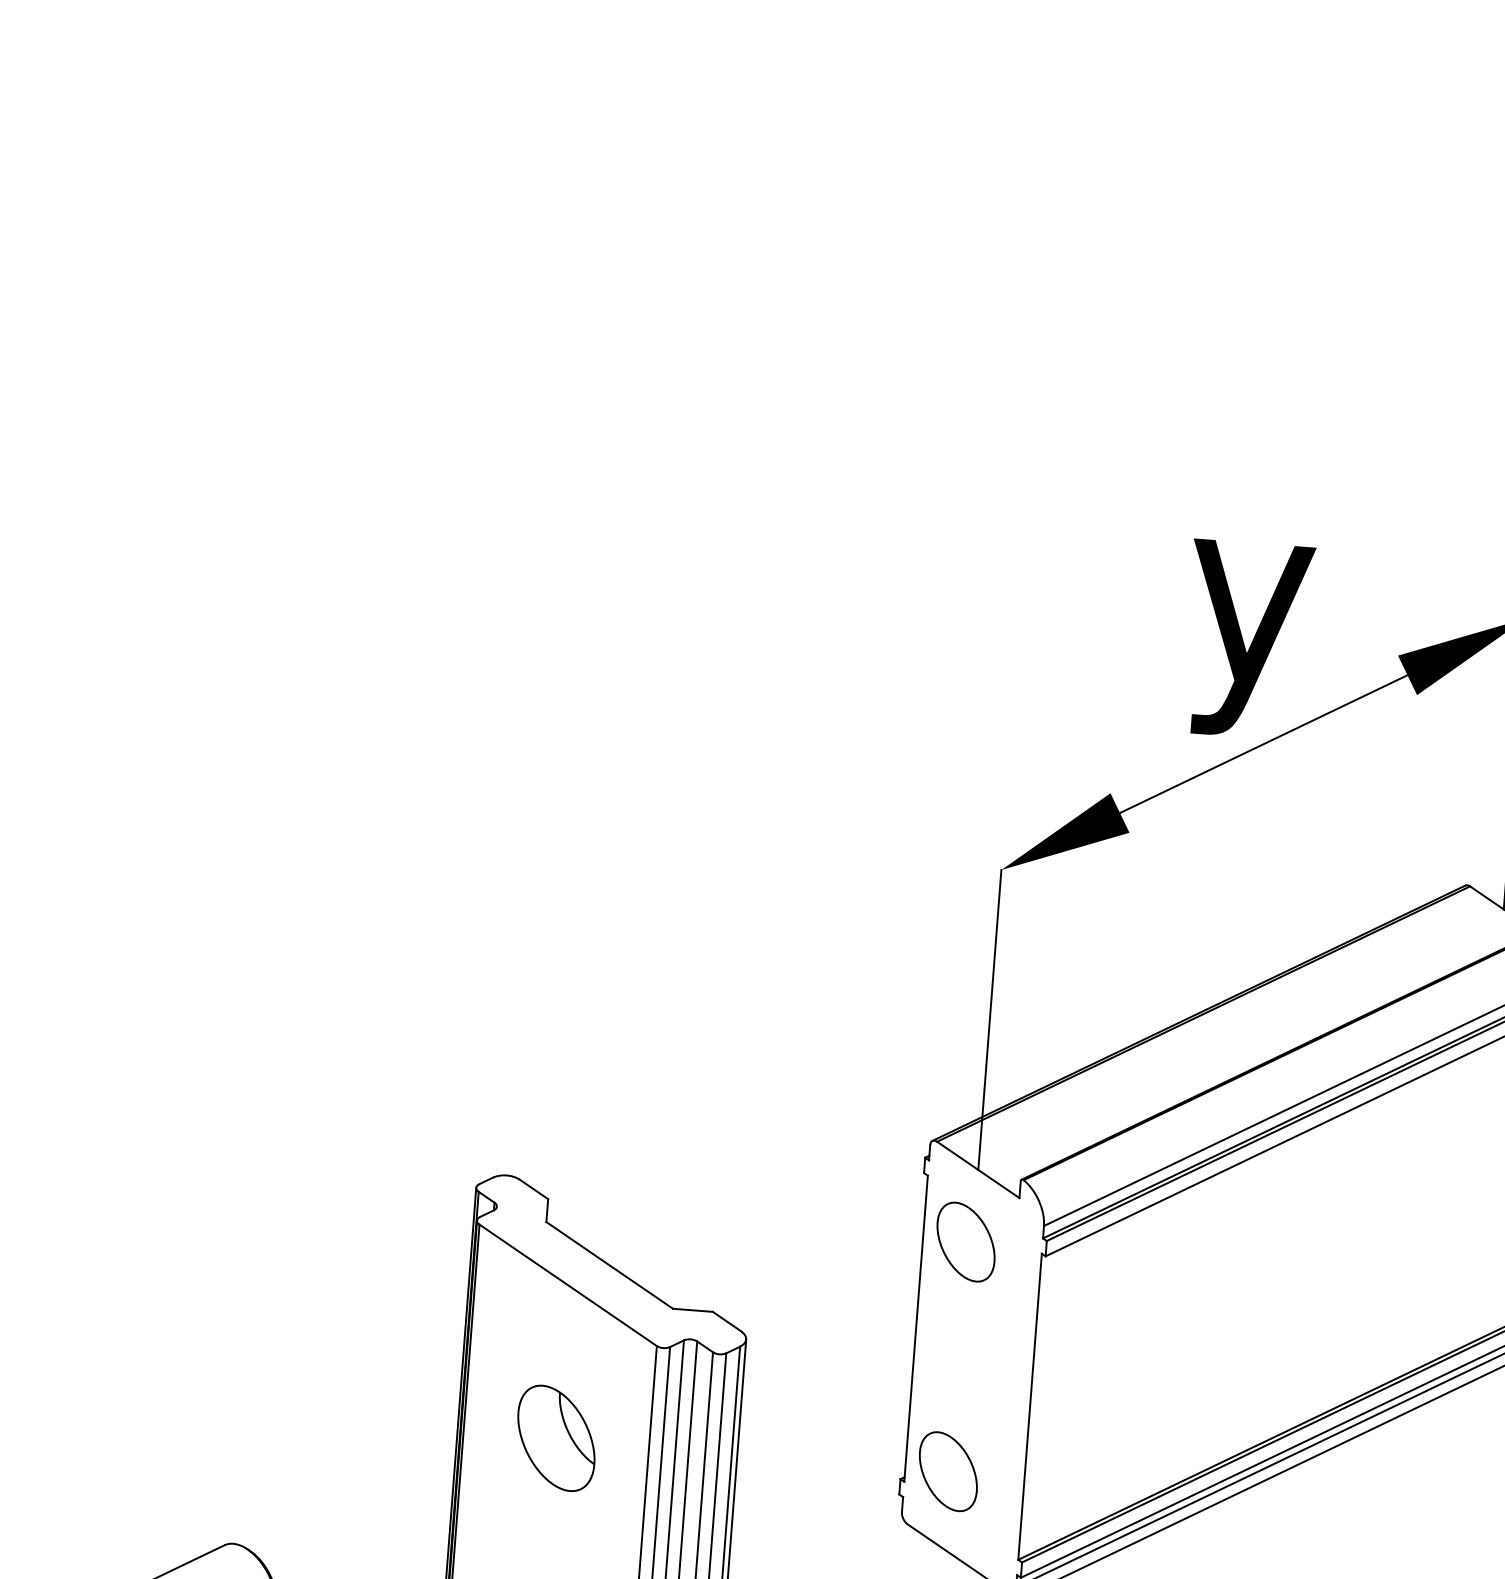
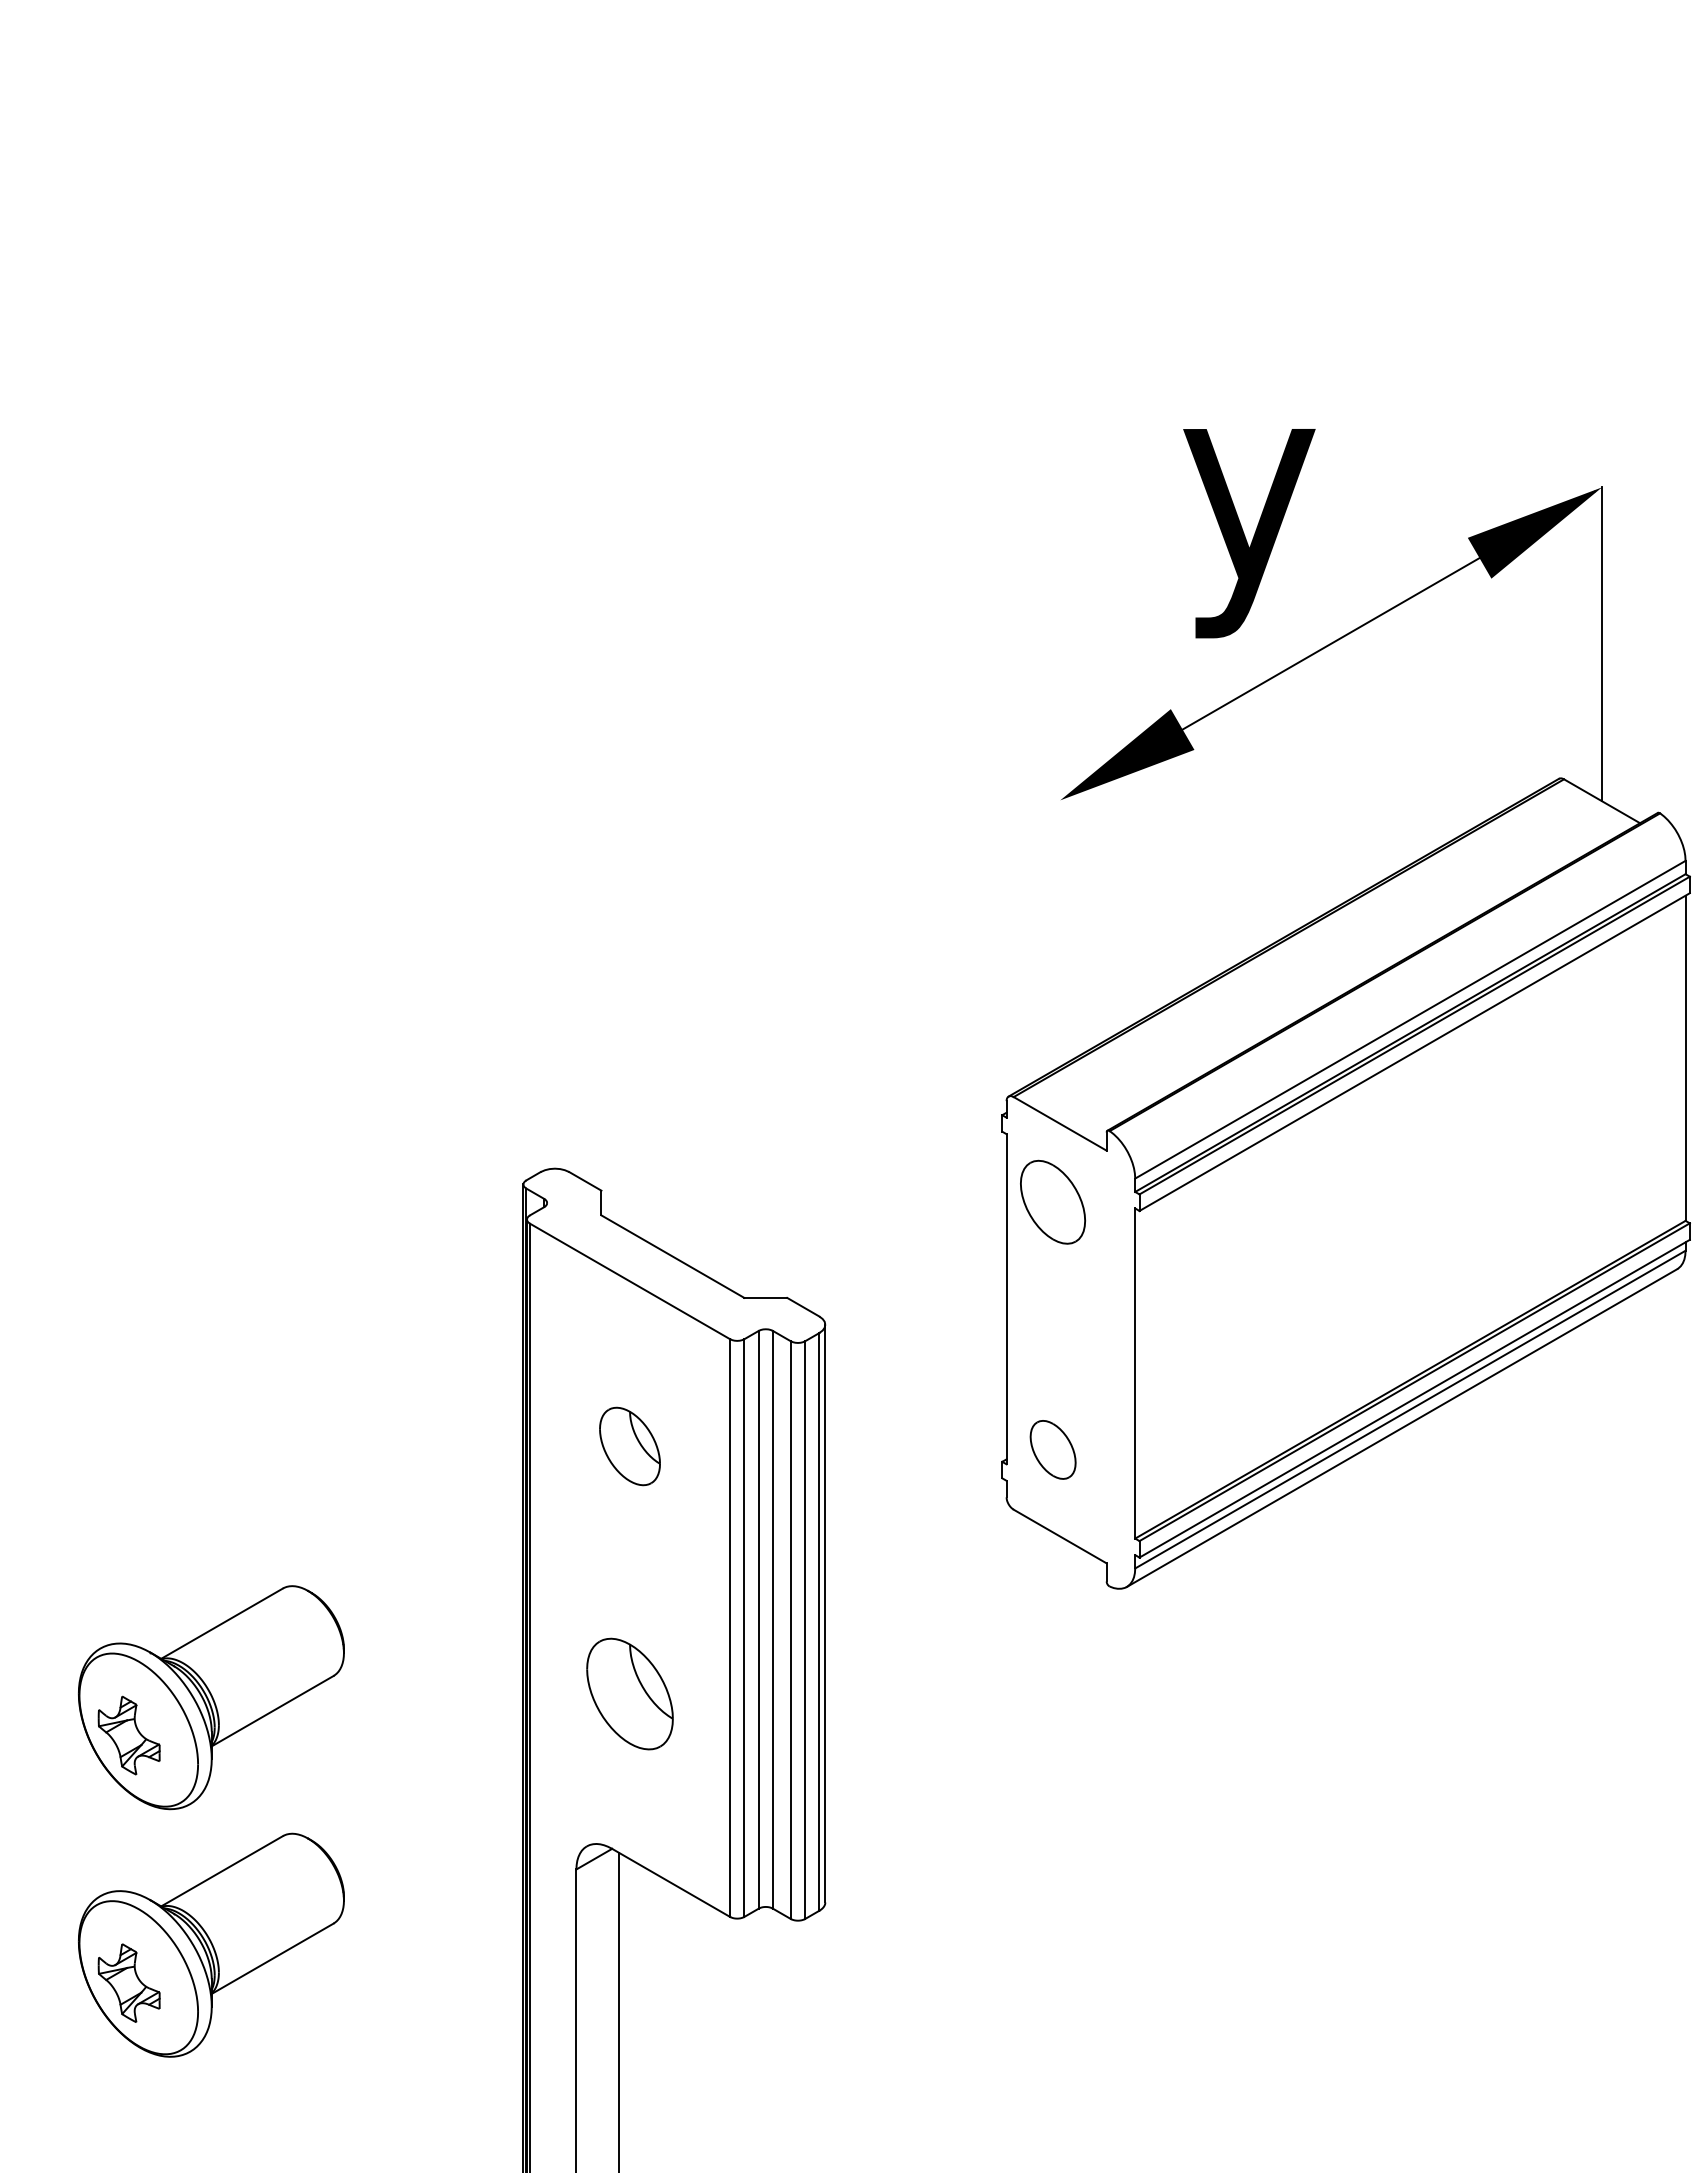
text: (1247, 640) -> (1249, 533), moved
line: (990, 1019) -> (1060, 961), removed
part: (555, 1438) -> (629, 1446), size x0.7
part: (948, 1471) -> (1053, 1449), size x0.7

